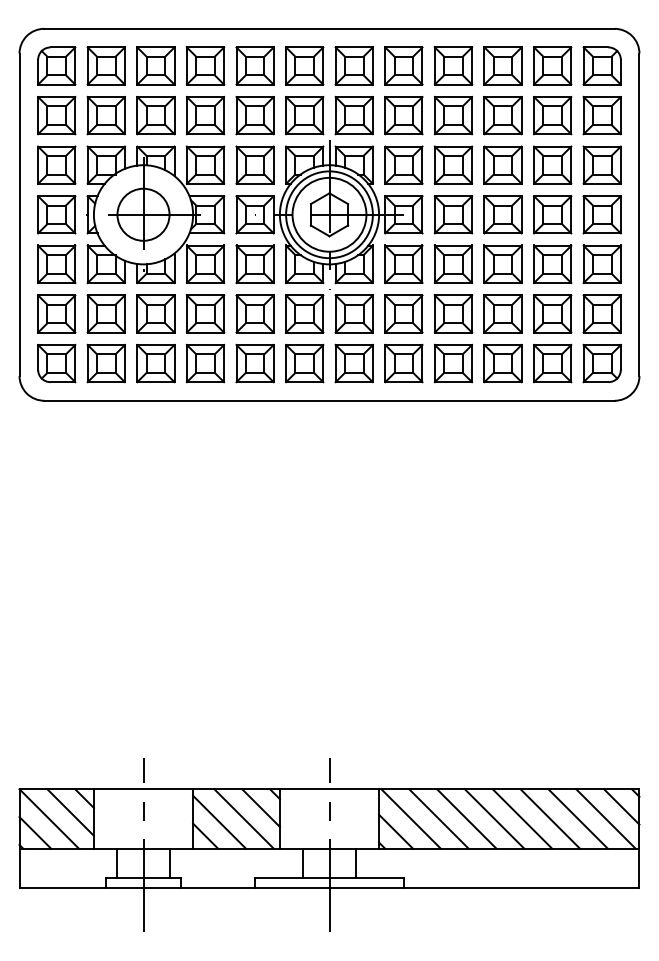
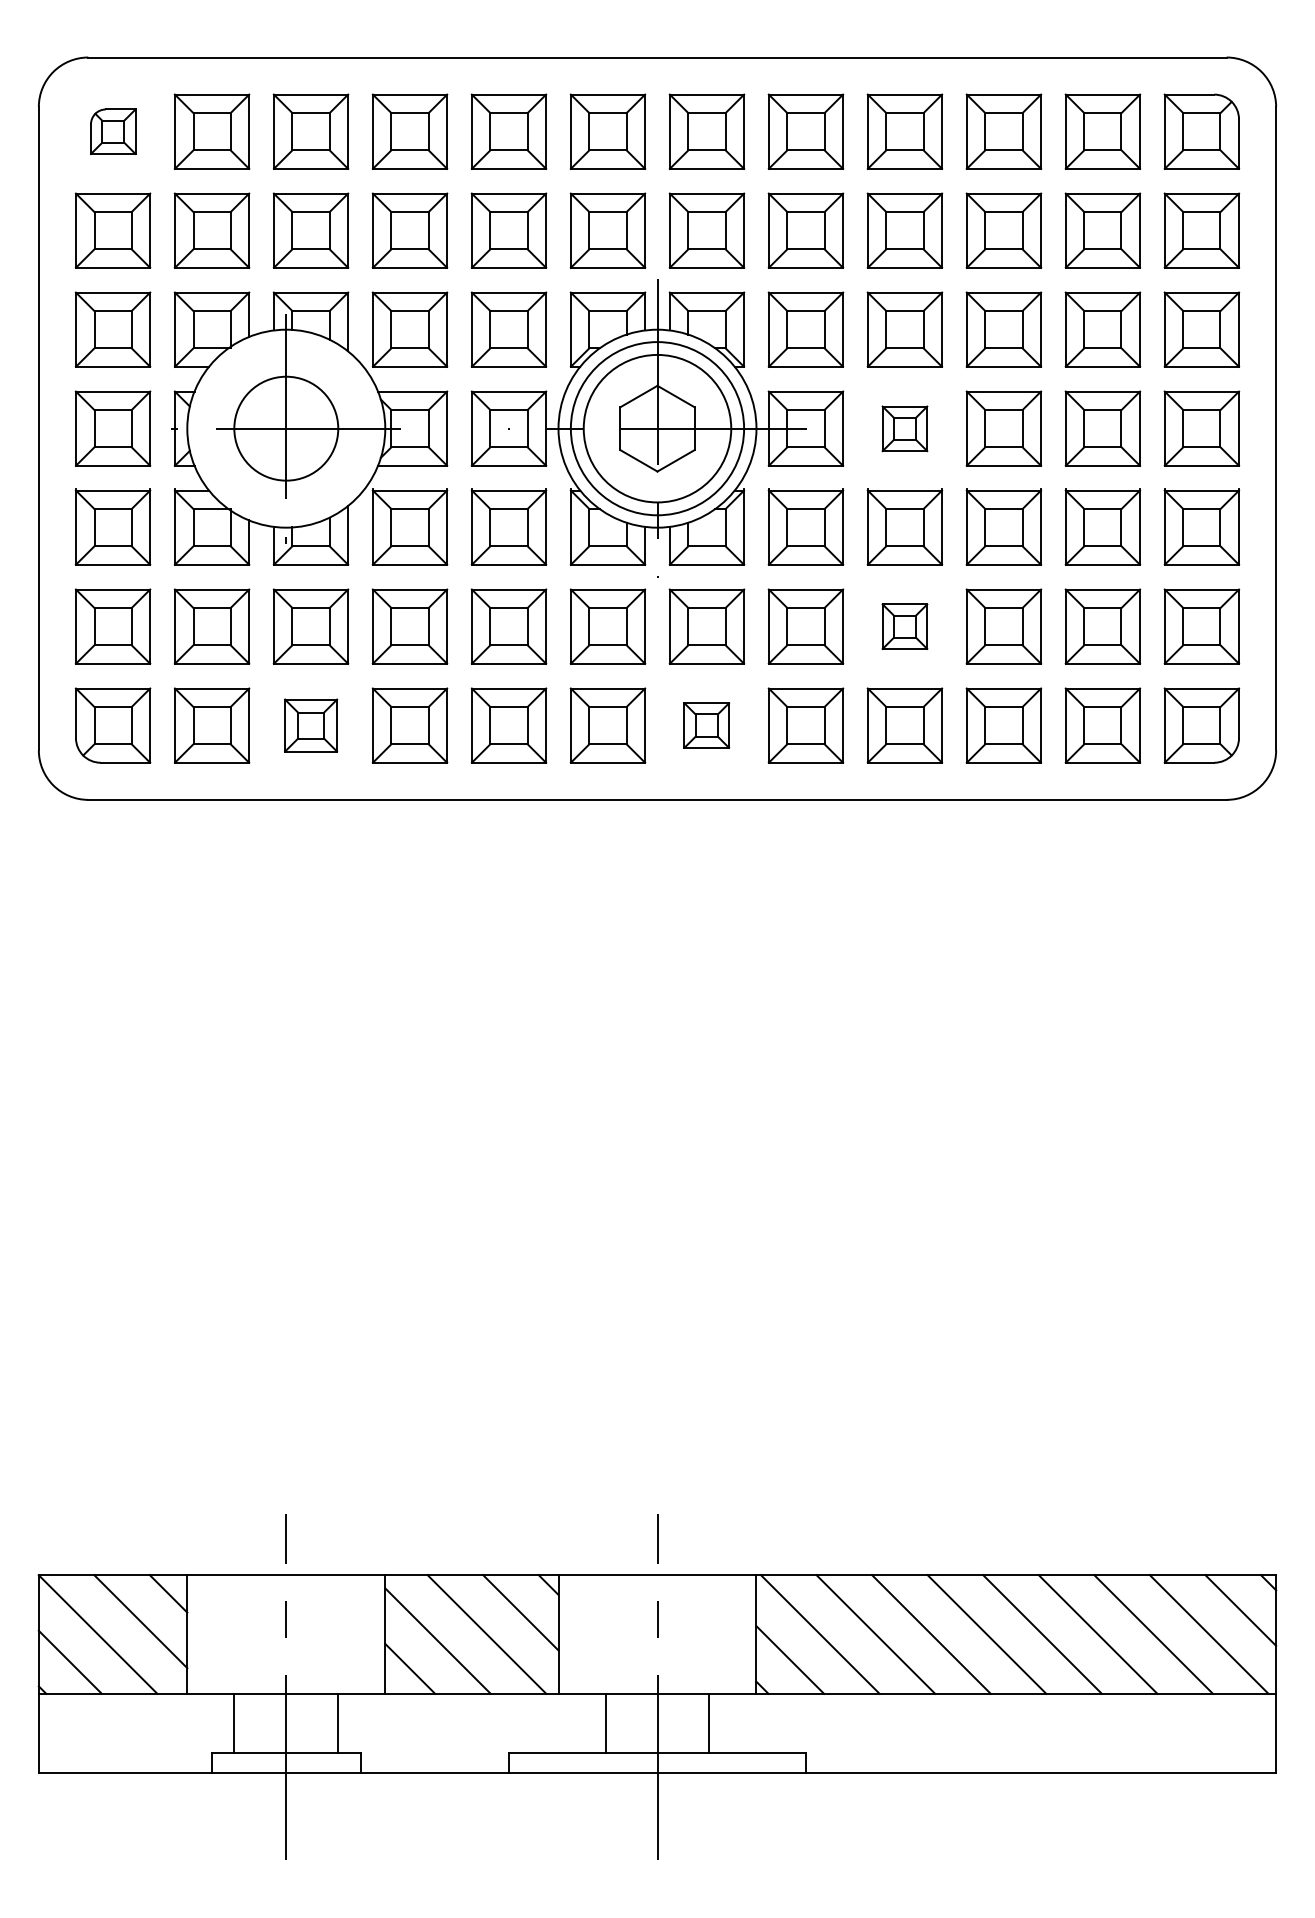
part: (56, 65) -> (112, 130), size x0.6
part: (453, 214) -> (904, 428), size x0.6
part: (453, 313) -> (904, 625), size x0.6
part: (155, 363) -> (310, 725), size x0.7
part: (353, 363) -> (705, 725), size x0.6

